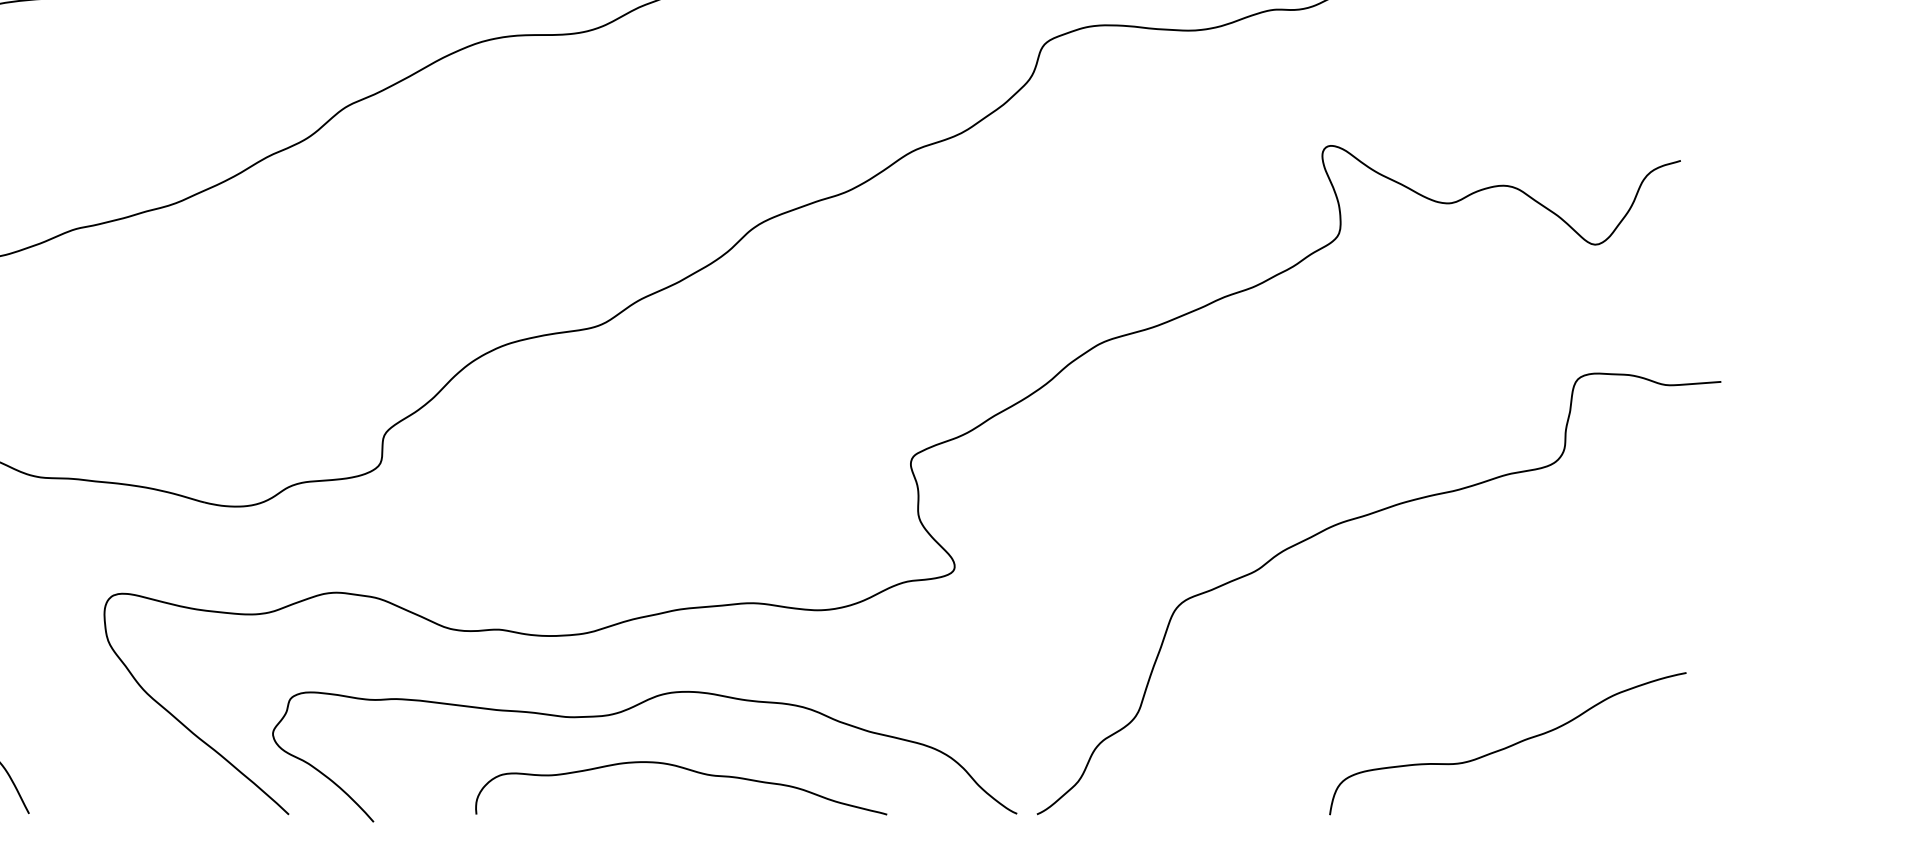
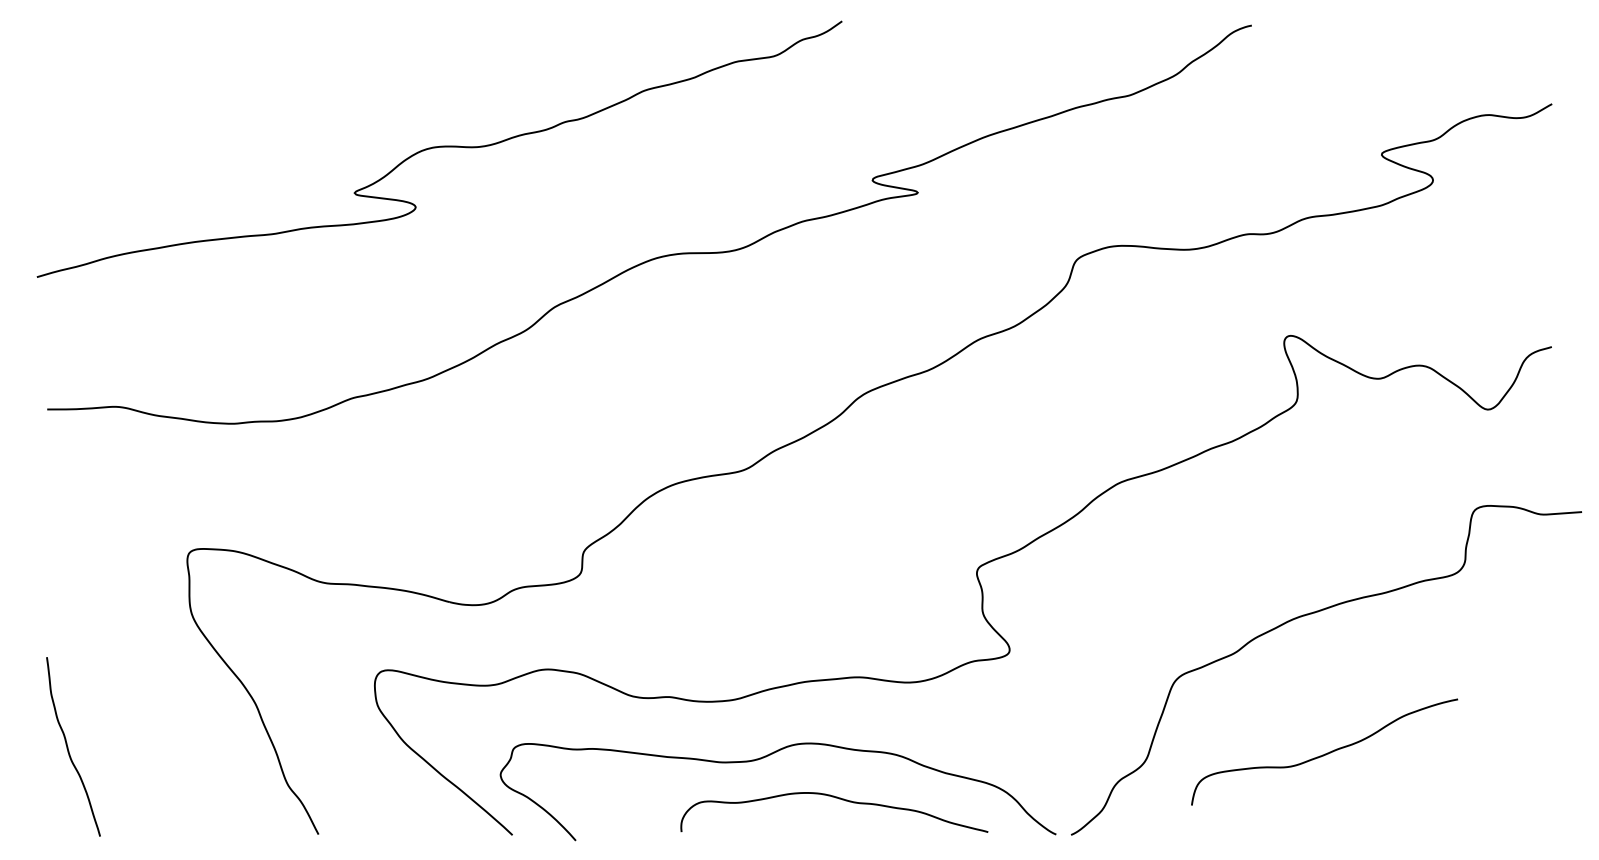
curve: (1508, 745) -> (1325, 753), moved
curve: (687, 770) -> (839, 799), moved

